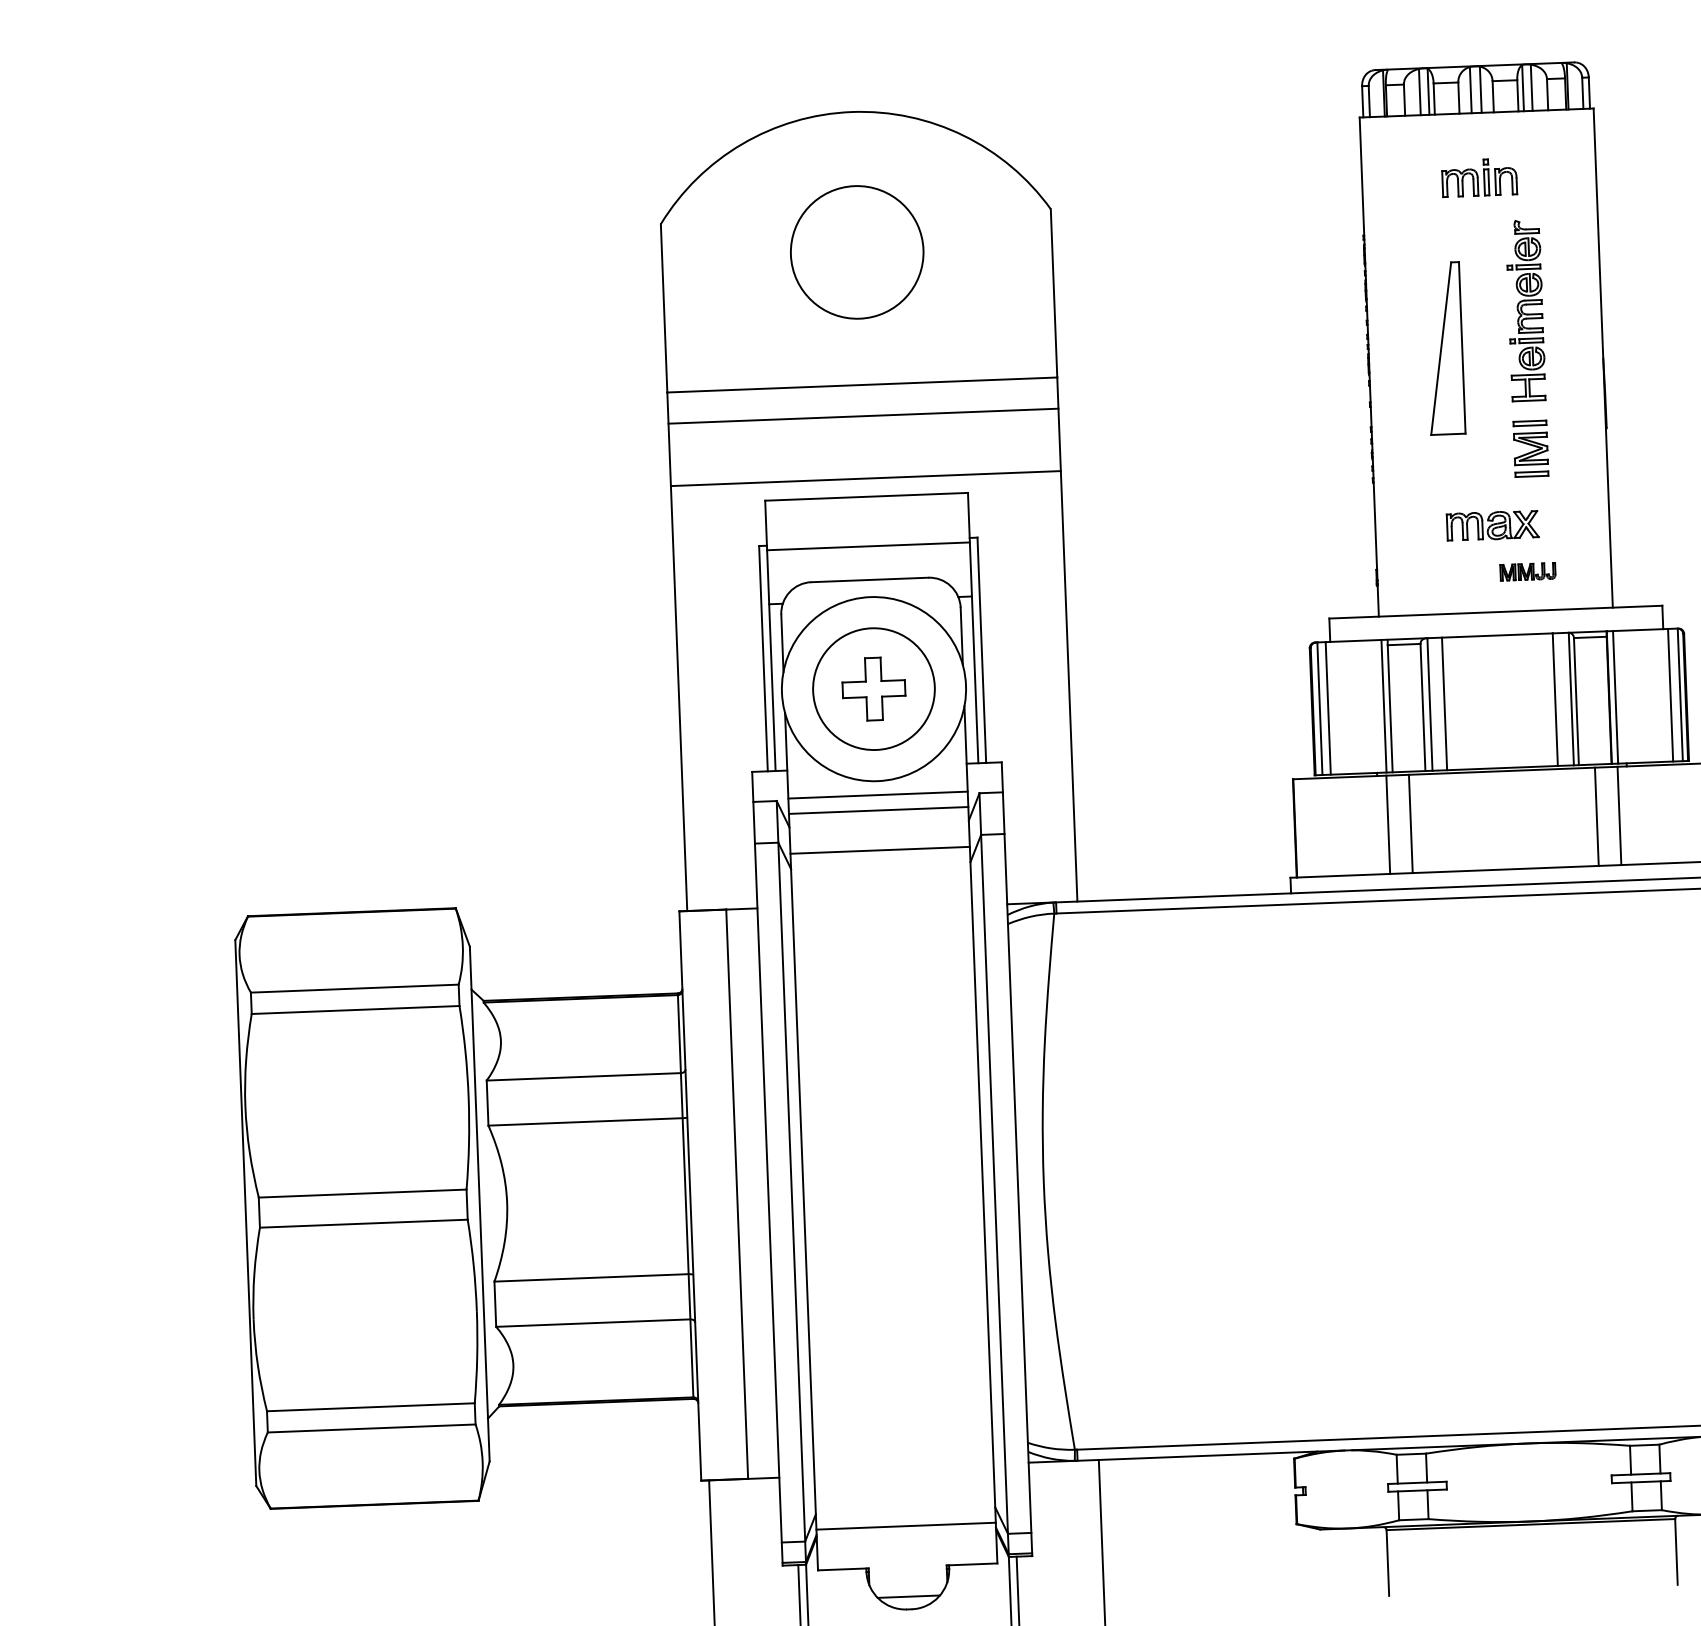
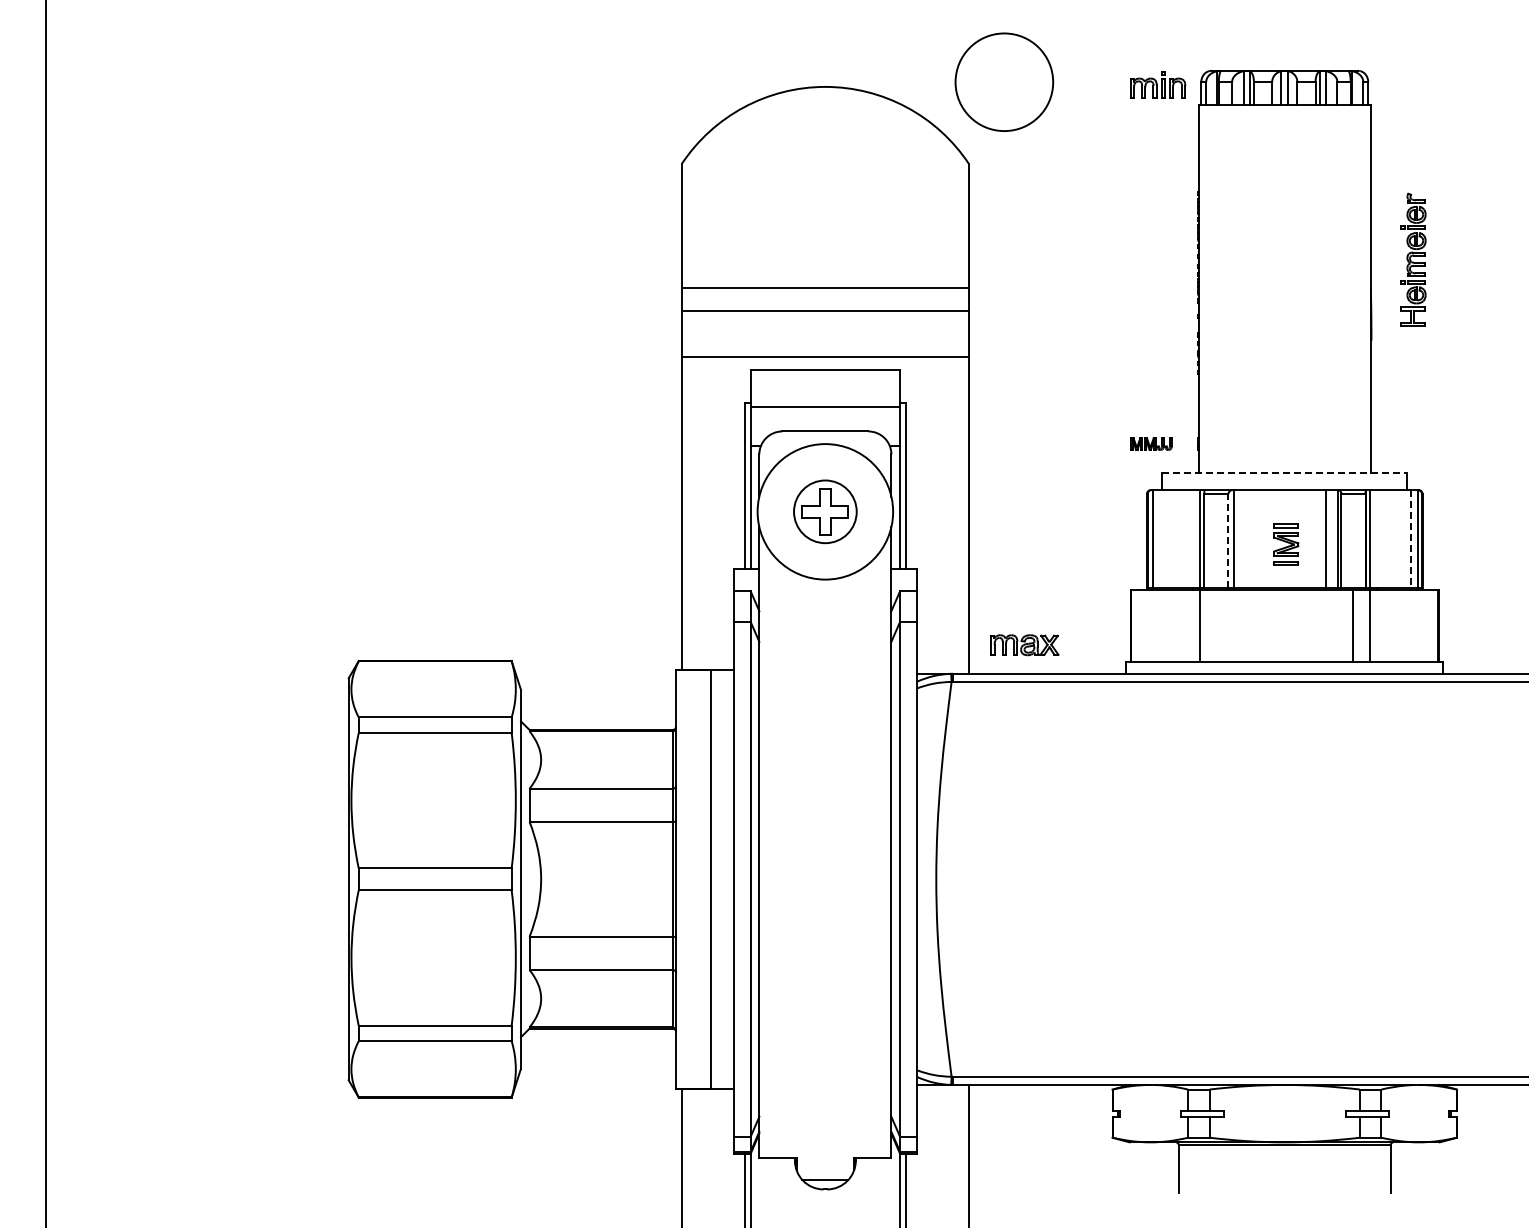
part: (1480, 177) -> (1158, 84), moved
circle: (857, 251) -> (1004, 81), moved
part: (1526, 309) -> (1413, 259), moved
part: (1444, 348) -> (1254, 277), removed
part: (1531, 448) -> (1286, 544), moved
part: (1492, 526) -> (1024, 645), moved
part: (1527, 571) -> (1151, 443), moved
line: (1495, 611) -> (1284, 472), solid -> dashed
circle: (874, 688) -> (825, 511), size x0.7
line: (1670, 694) -> (1410, 538), solid -> dashed
line: (1444, 703) -> (1244, 538), removed
line: (1327, 707) -> (1158, 538), removed
line: (1422, 707) -> (1228, 540), solid -> dashed
line: (878, 794) -> (825, 589), removed
line: (878, 810) -> (825, 601), removed
line: (1411, 823) -> (1216, 625), removed
line: (880, 850) -> (825, 630), removed
line: (906, 1526) -> (825, 1128), removed

